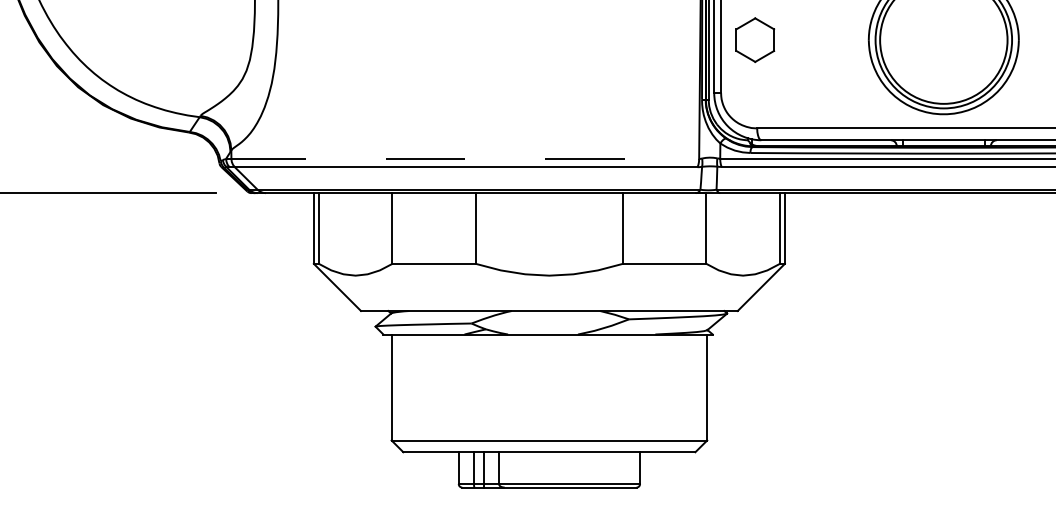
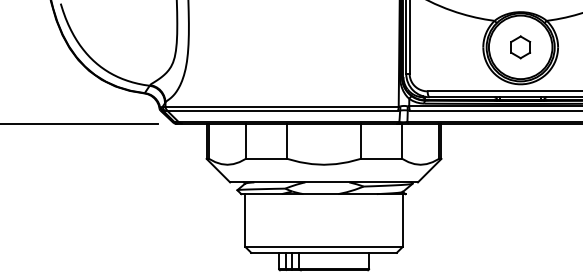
part: (754, 40) -> (520, 47), moved
line: (462, 158) -> (280, 106), dashed -> solid

